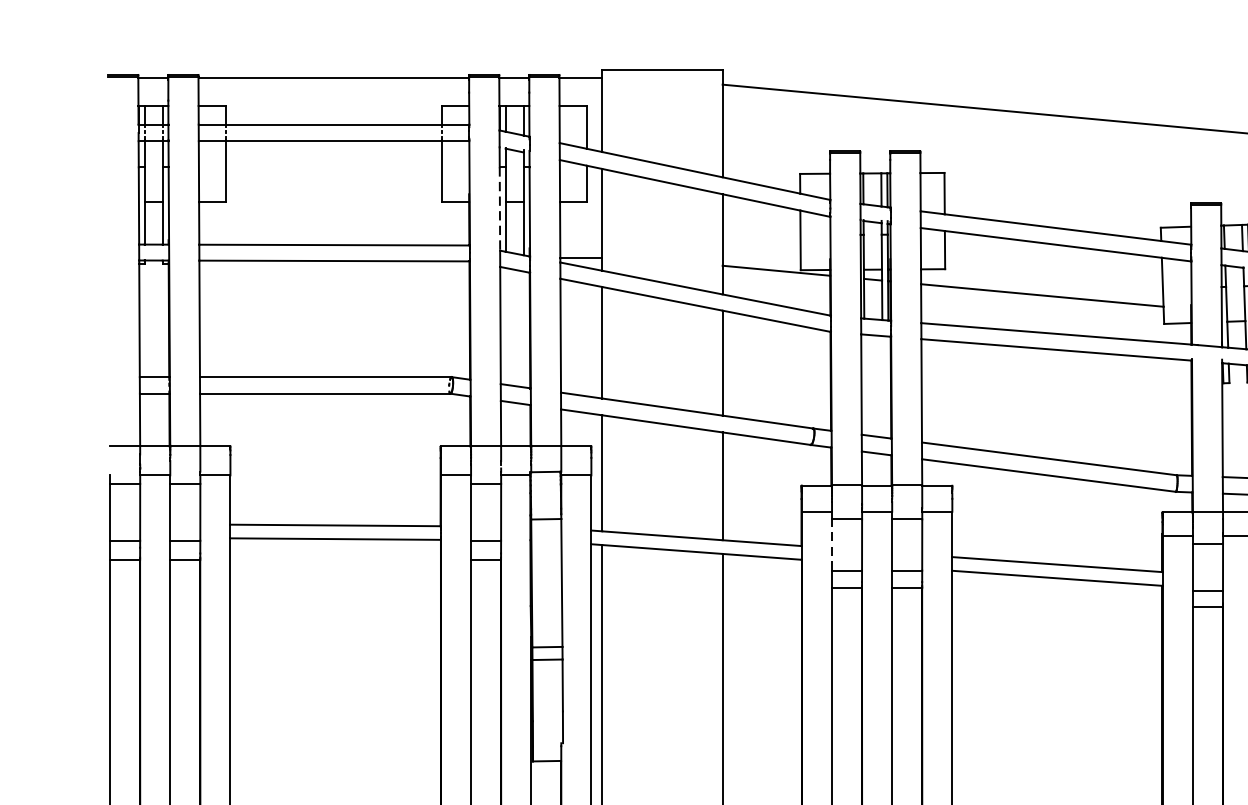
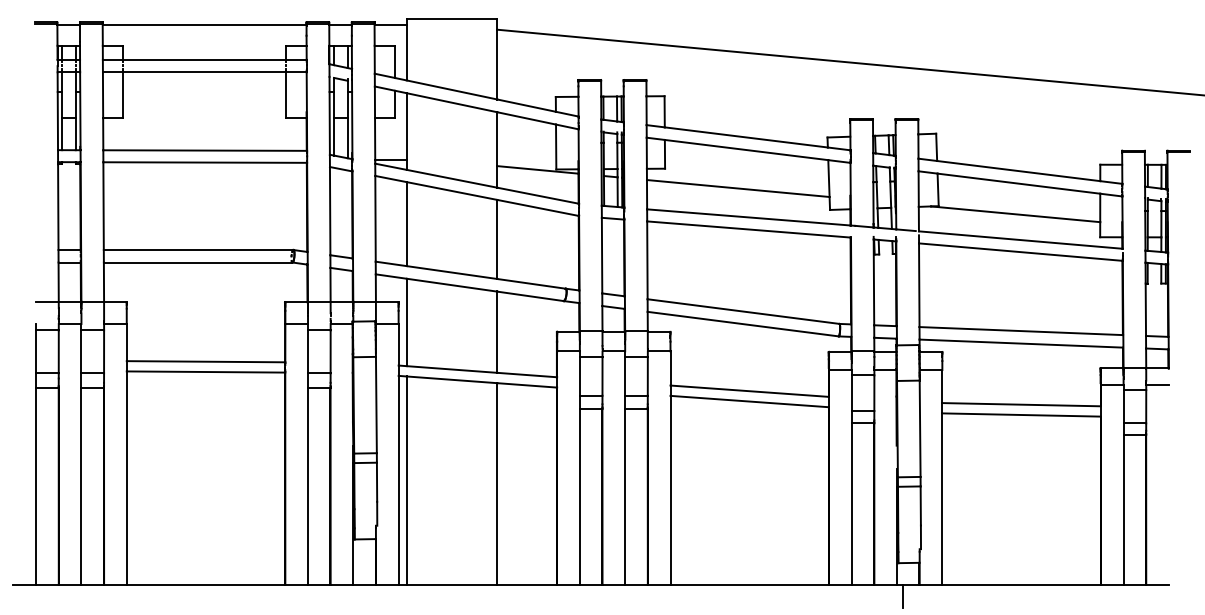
line: (499, 209) -> (329, 123), dashed -> solid
line: (831, 543) -> (579, 375), dashed -> solid

